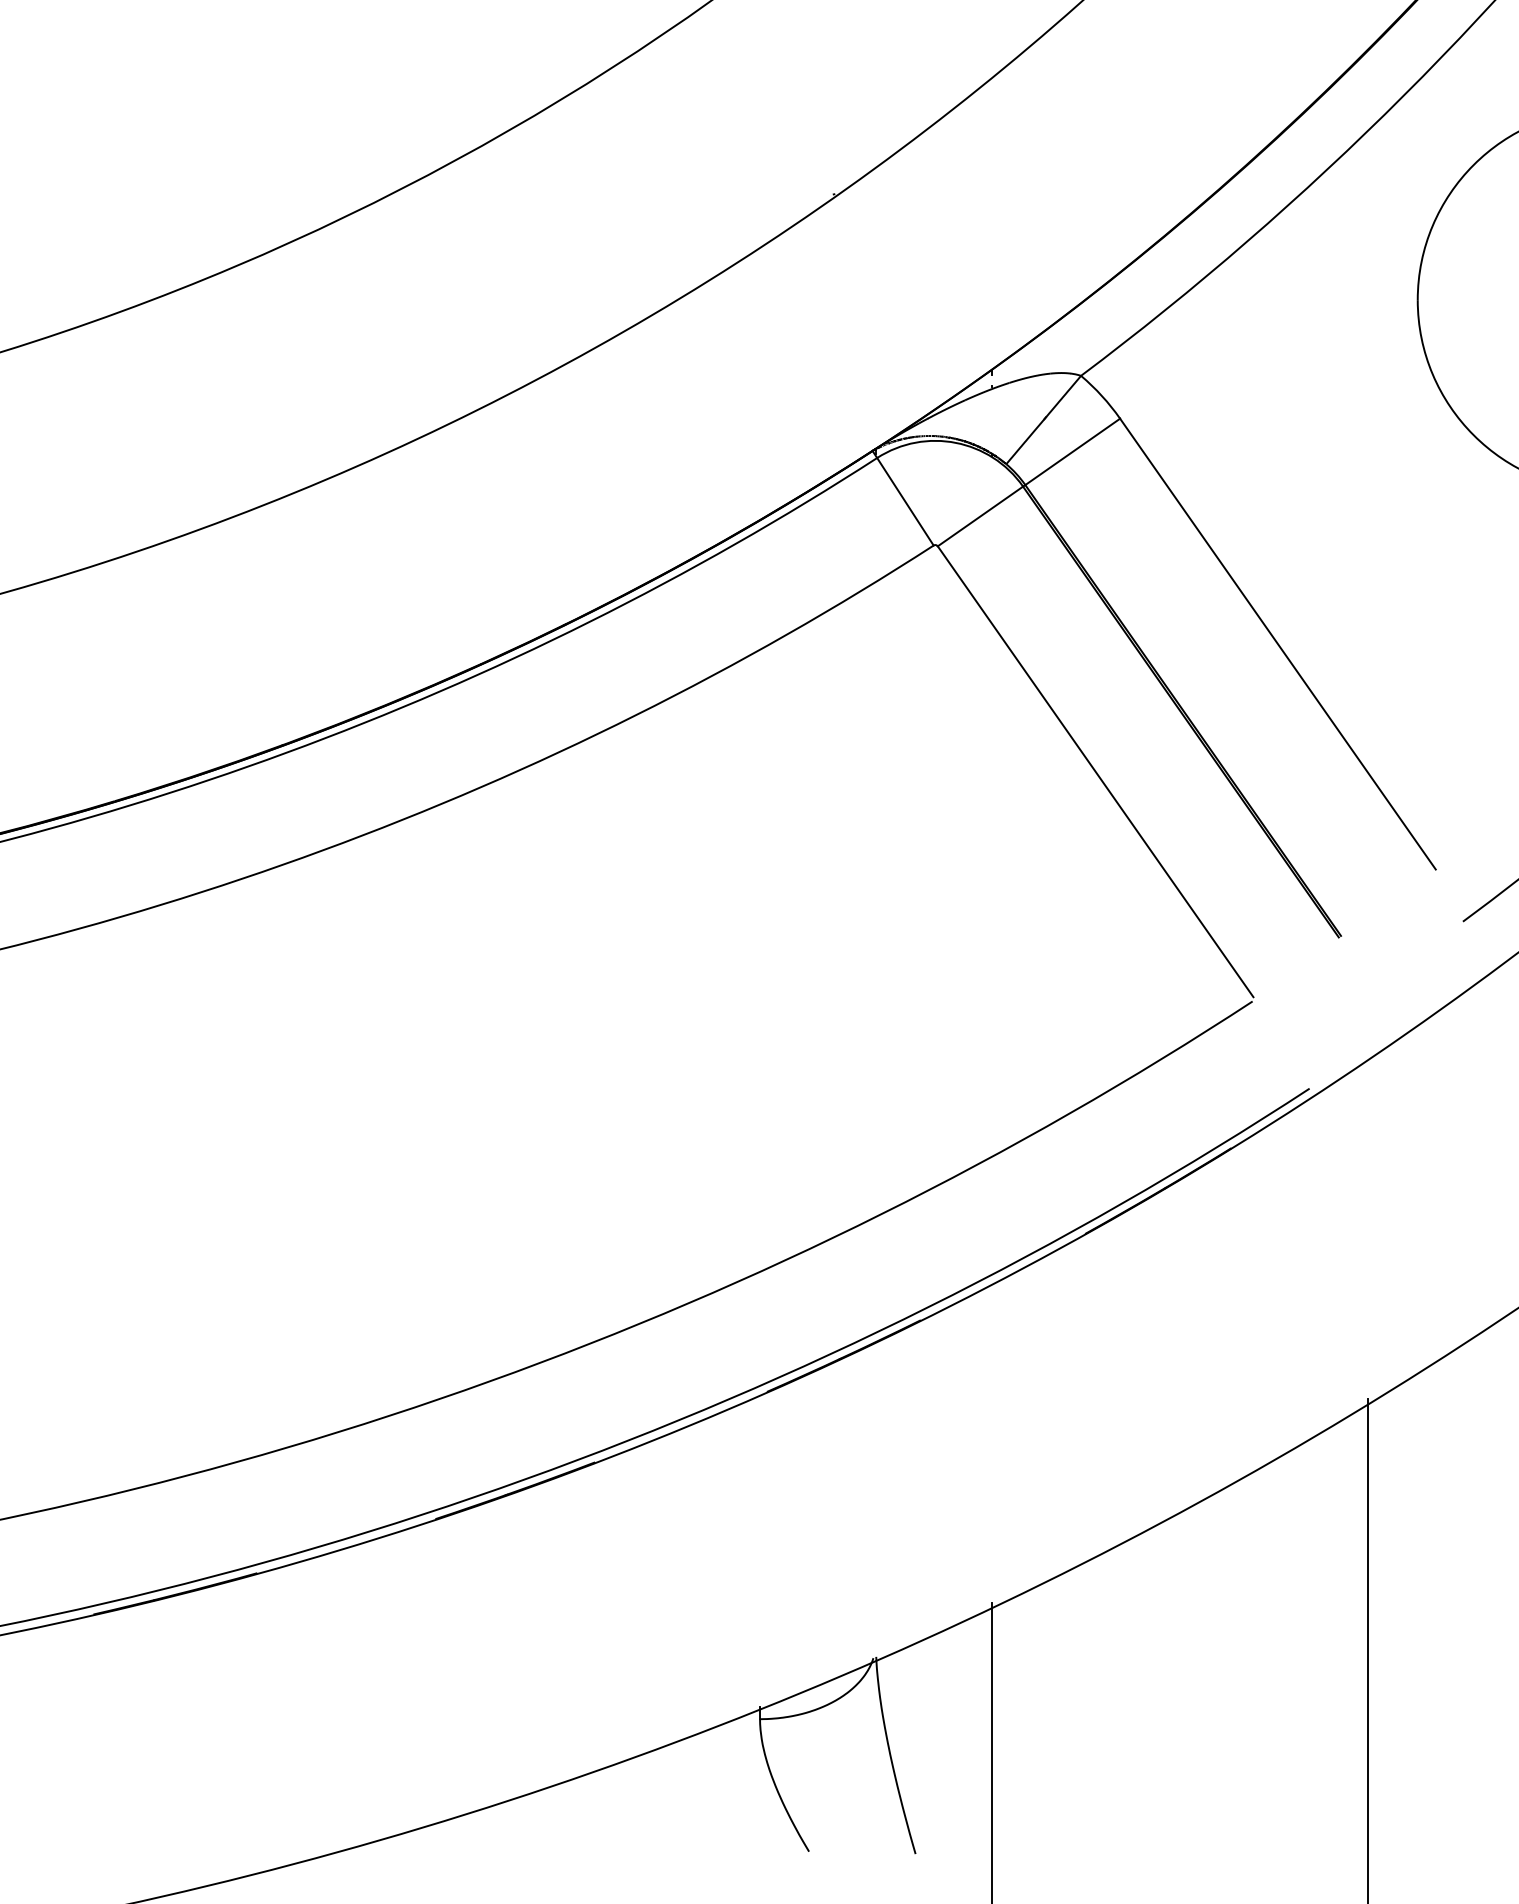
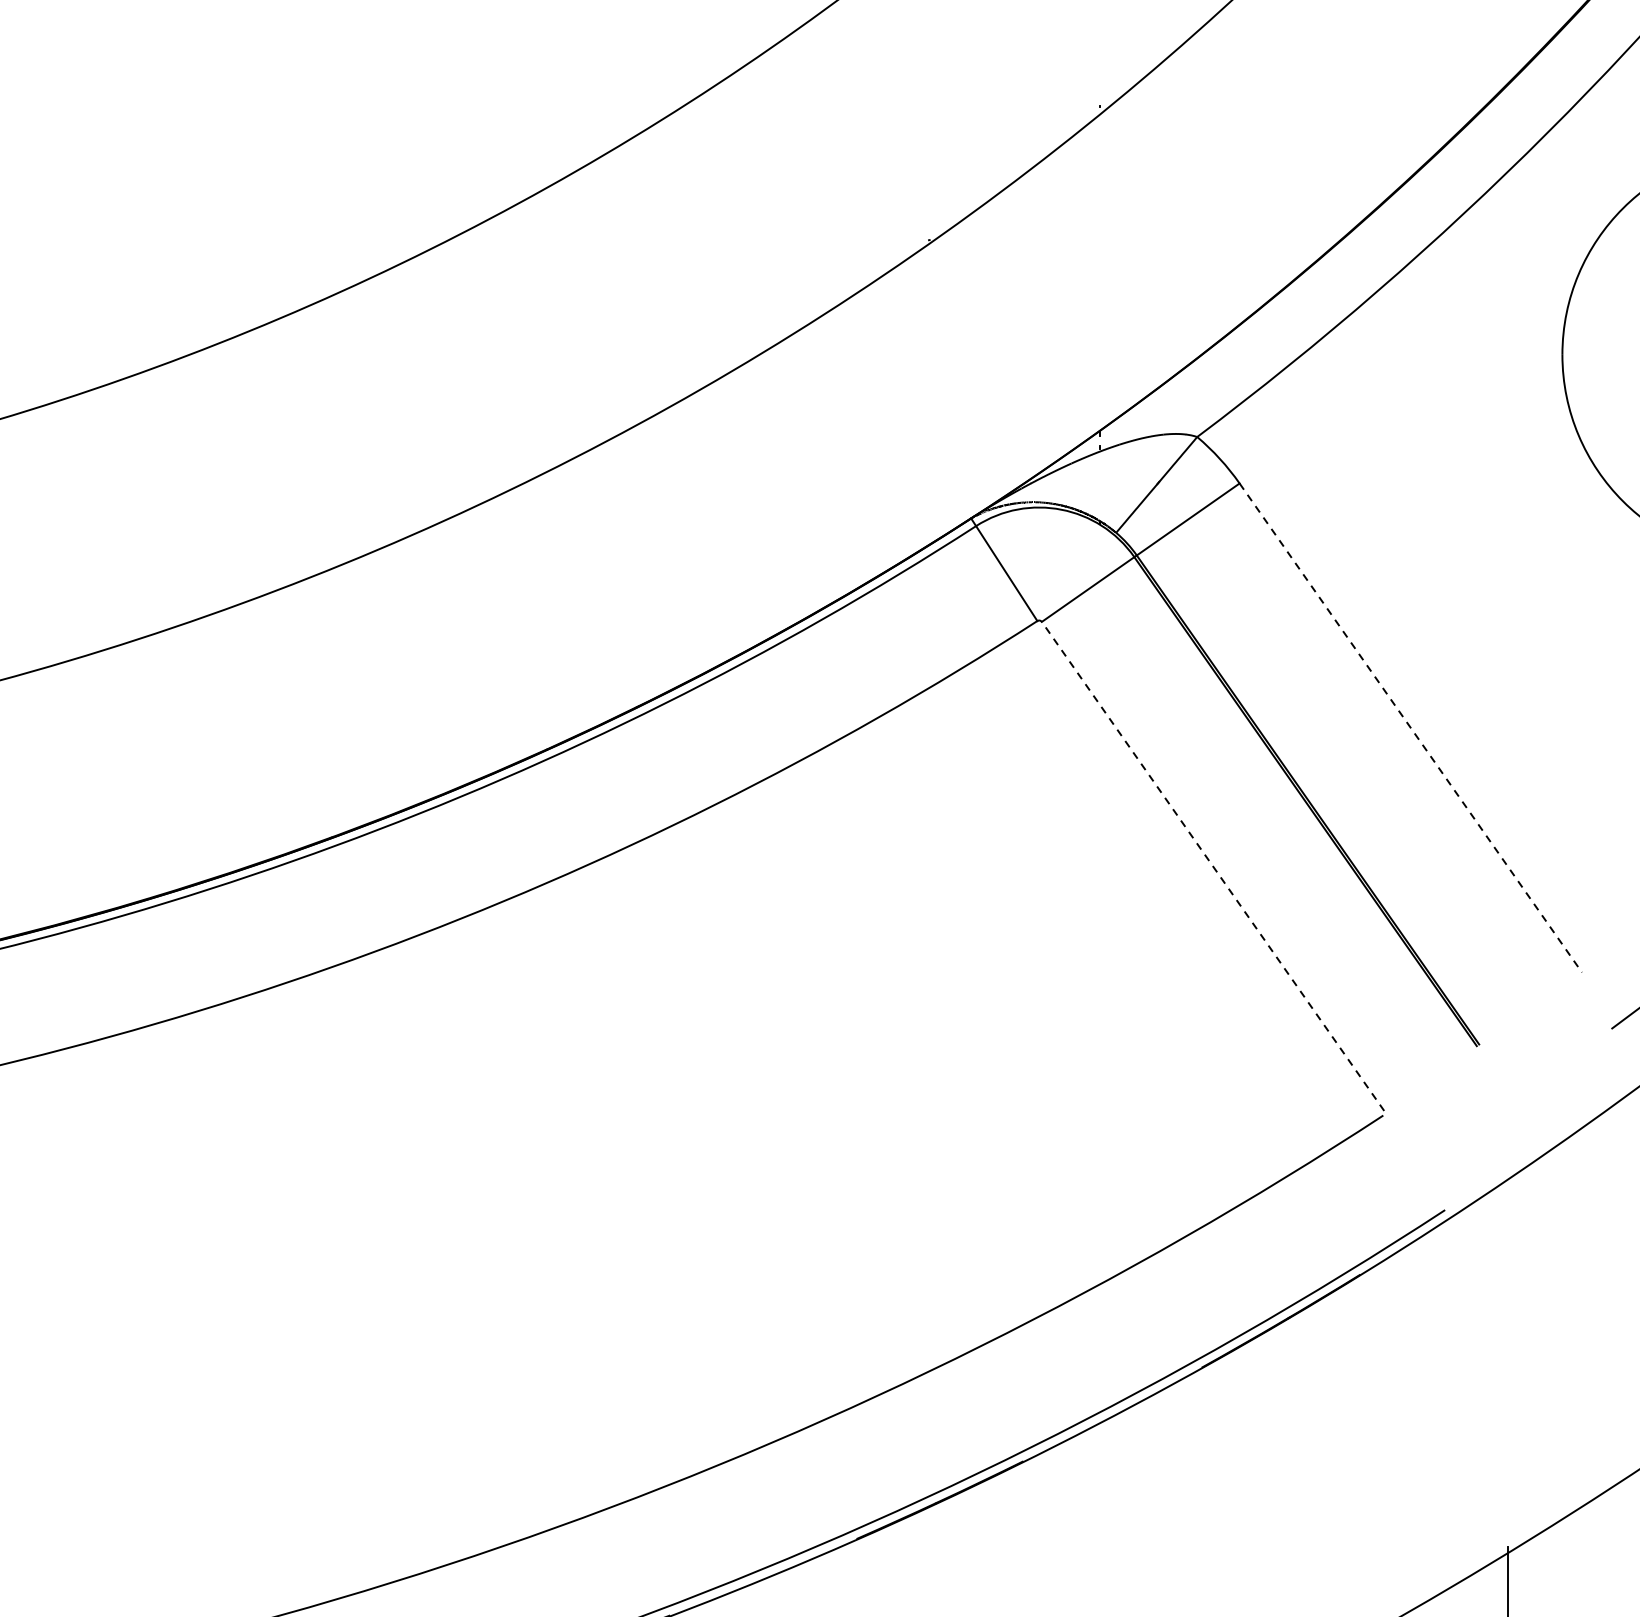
line: (1278, 644) -> (1411, 728), solid -> dashed
line: (1095, 771) -> (1212, 866), solid -> dashed

